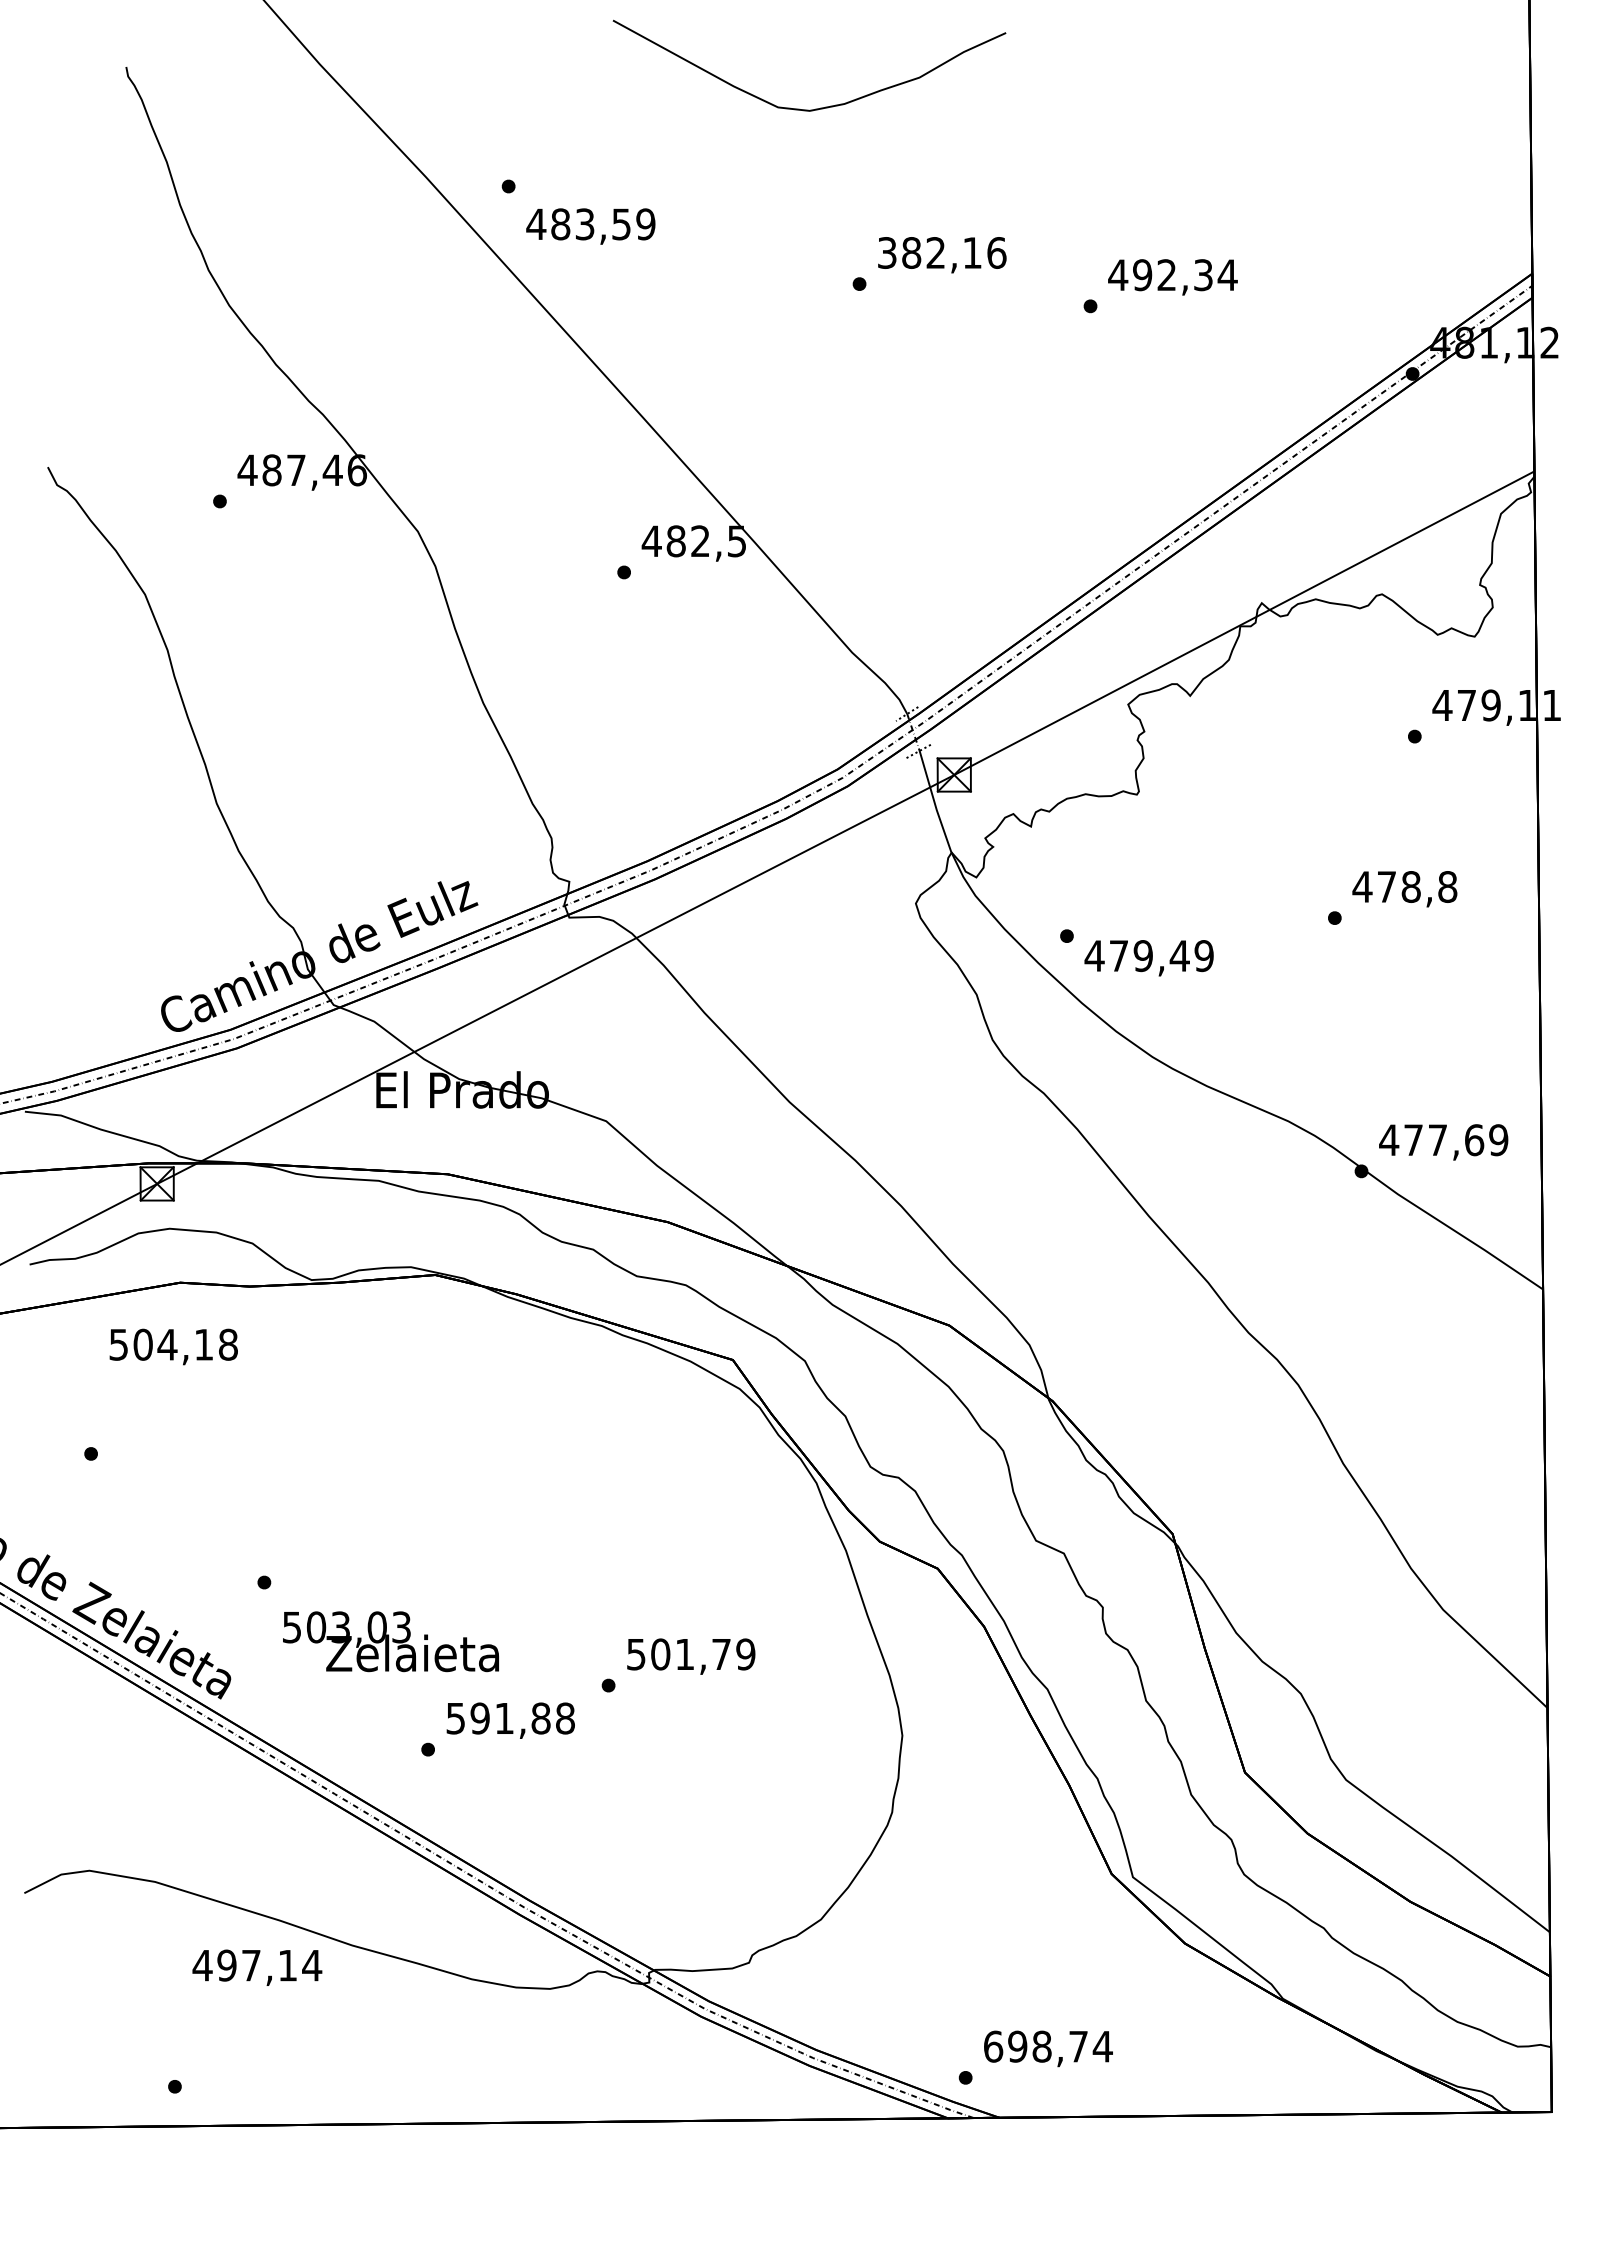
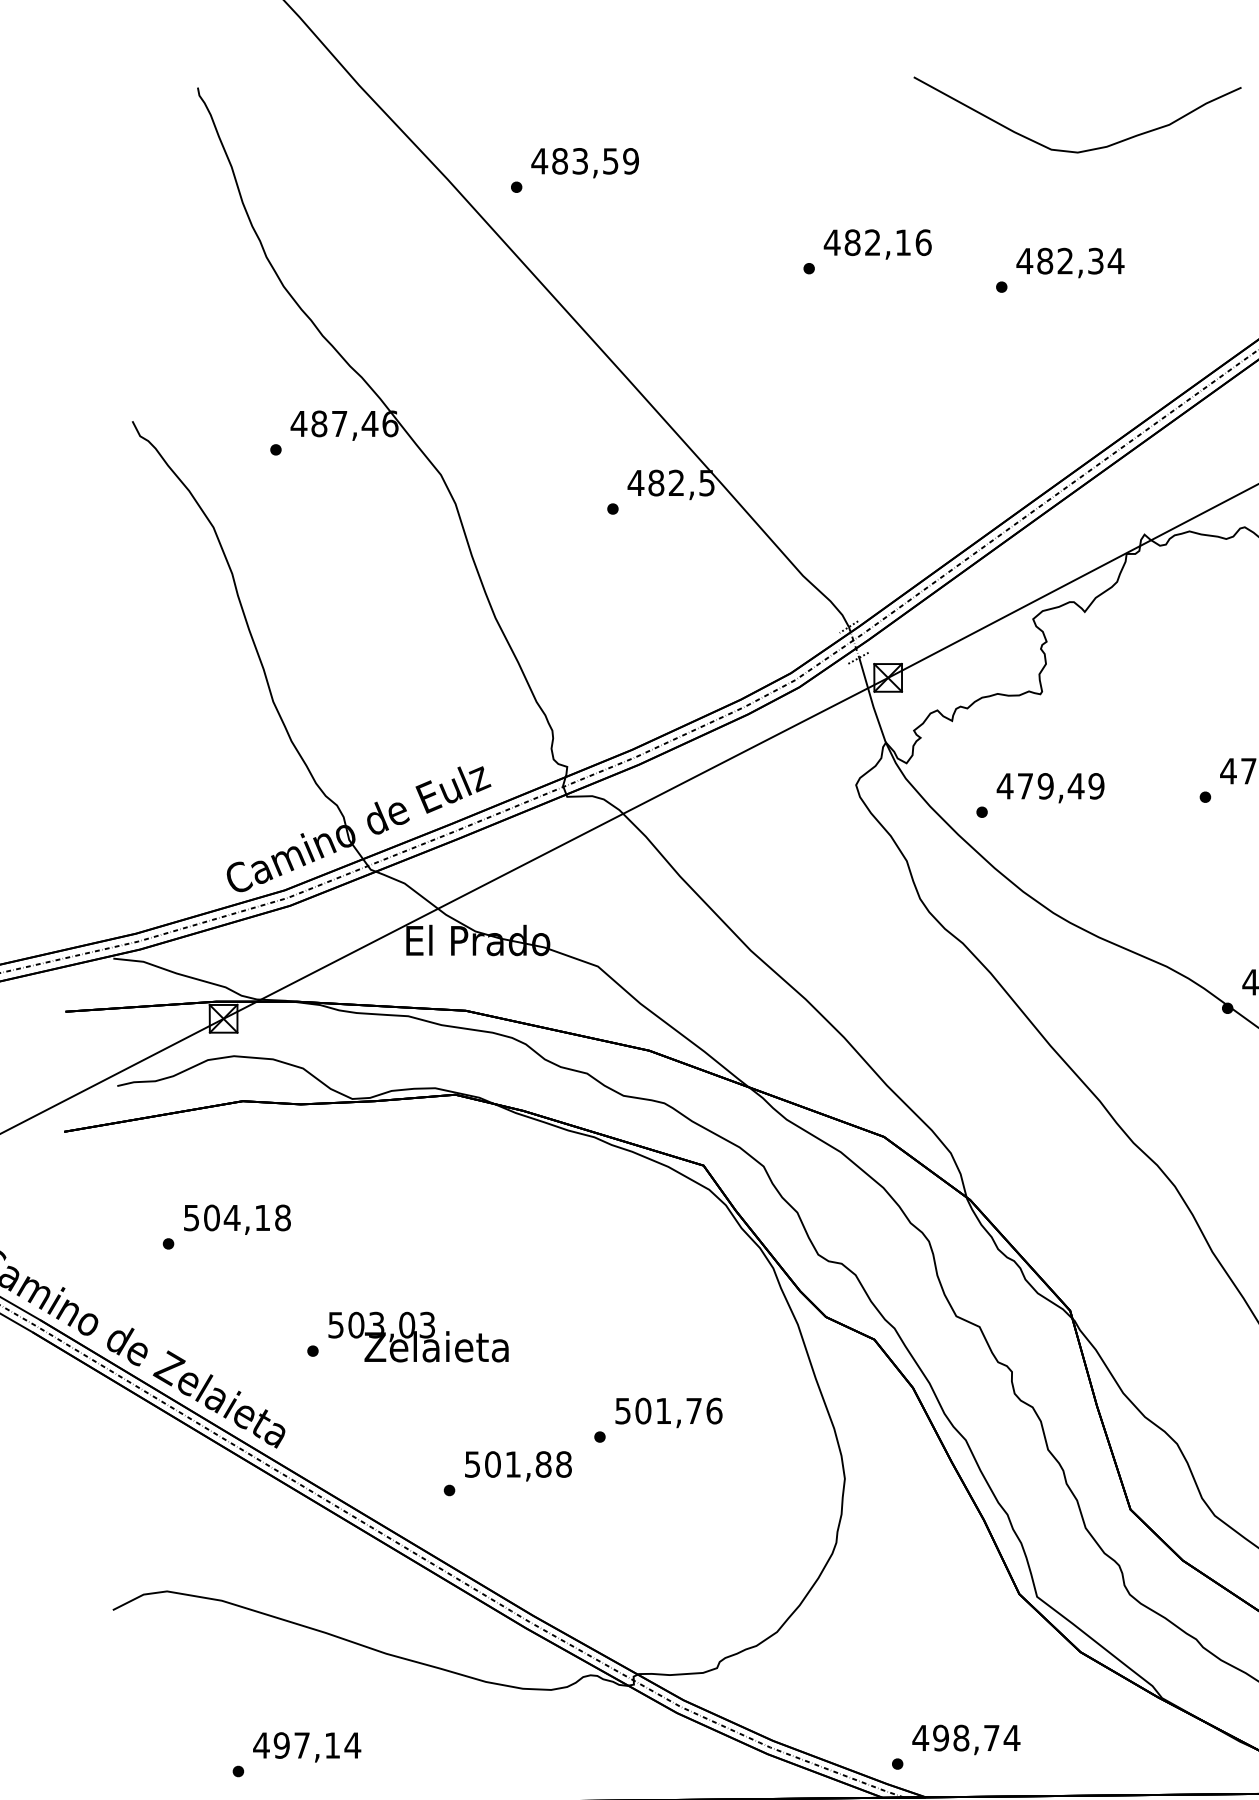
curve: (820, 107) -> (1086, 149), moved
text: (590, 226) -> (584, 163), moved
text: (887, 252) -> (832, 242), 382,16 -> 482,16
text: (1142, 275) -> (1045, 261), 492,34 -> 482,34
text: (1148, 958) -> (1050, 788), moved
text: (173, 1346) -> (237, 1219), moved
text: (390, 1641) -> (418, 1336), moved
text: (745, 1654) -> (714, 1411), 501,79 -> 501,76
text: (479, 1718) -> (492, 1464), 591,88 -> 501,88
text: (257, 1967) -> (307, 1747), moved
text: (993, 2046) -> (920, 1737), 698,74 -> 498,74

